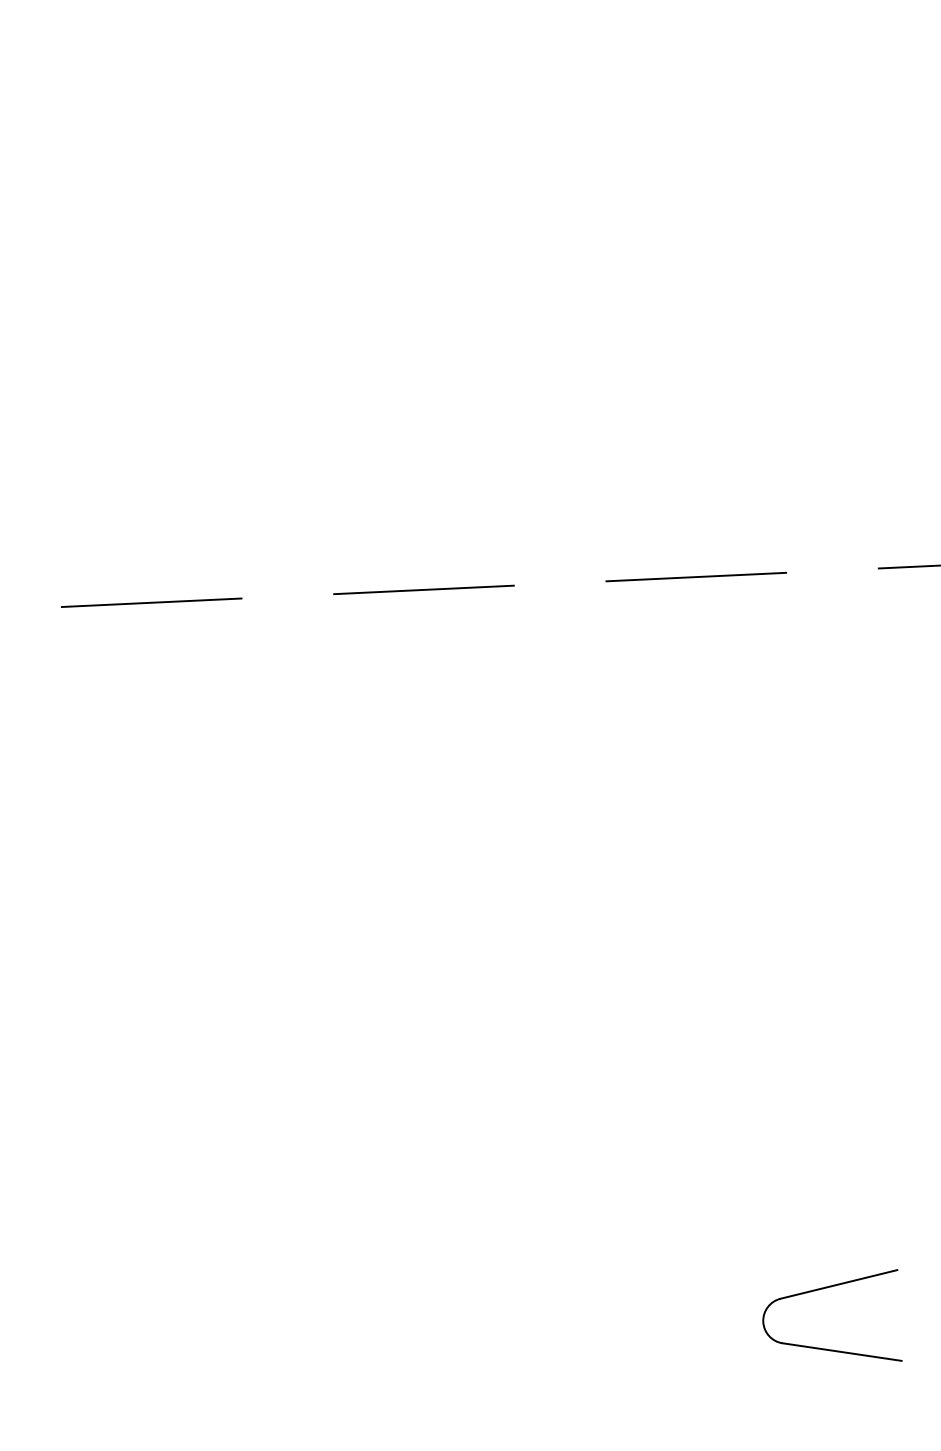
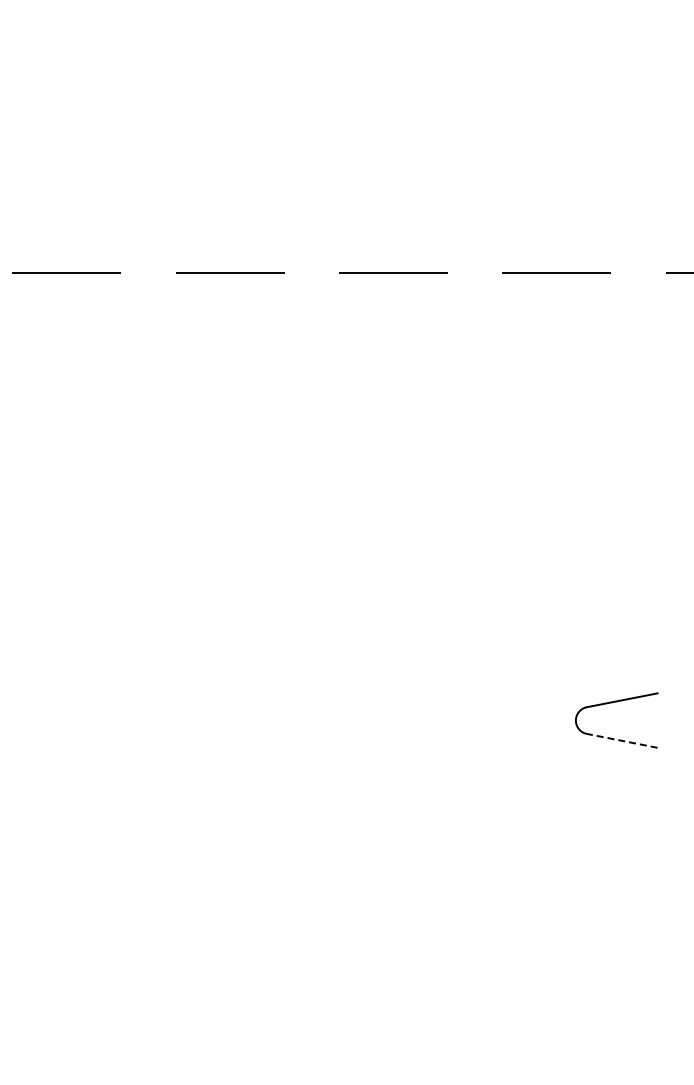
line: (840, 1351) -> (621, 740), solid -> dashed

